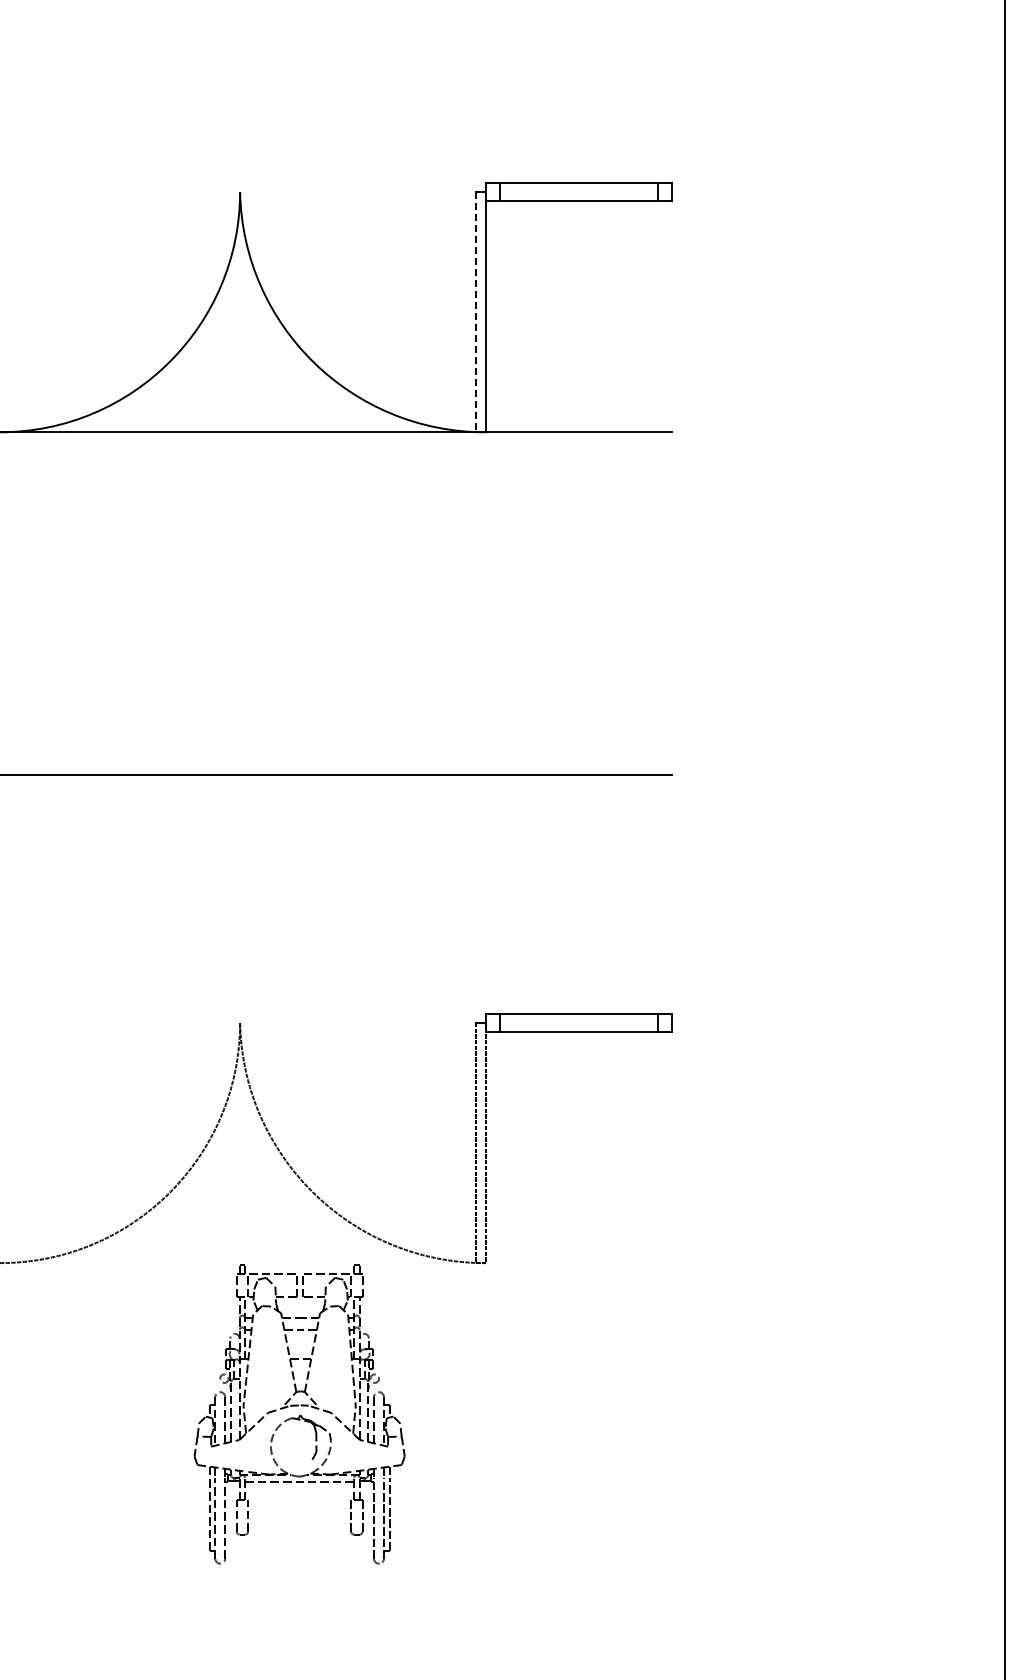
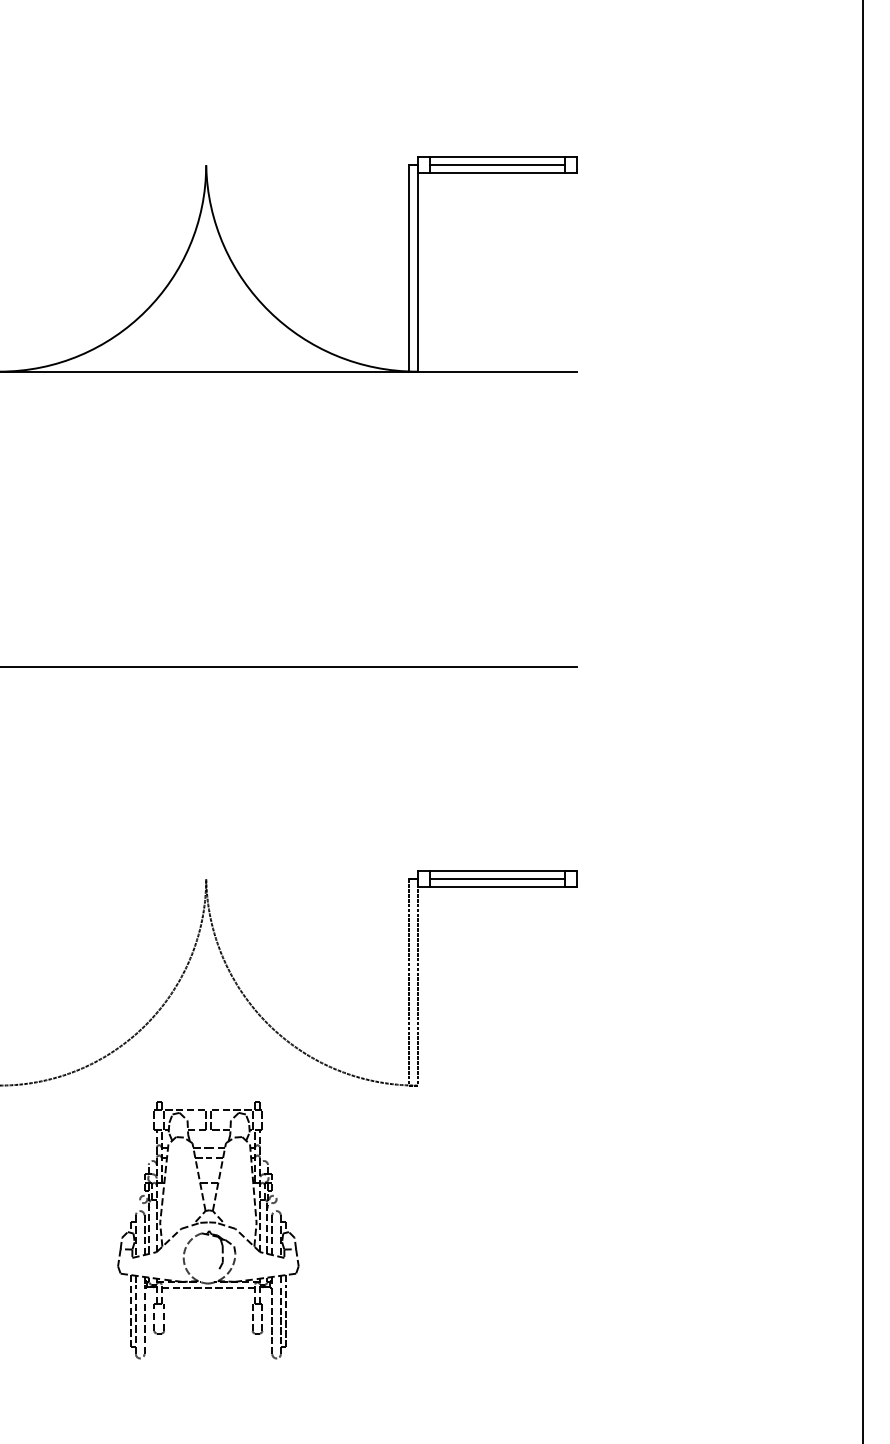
line: (578, 192) -> (496, 165), added
line: (476, 312) -> (409, 268), dashed -> solid
line: (578, 1022) -> (496, 878), added
part: (299, 1414) -> (208, 1230), moved

